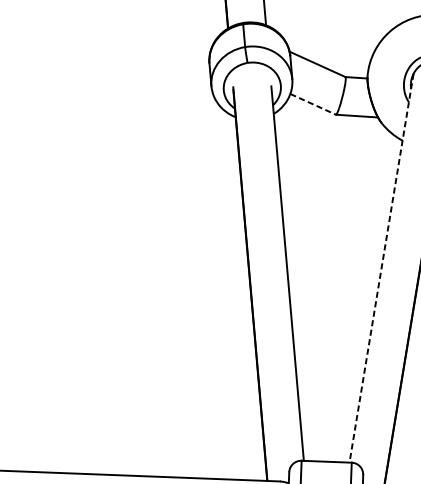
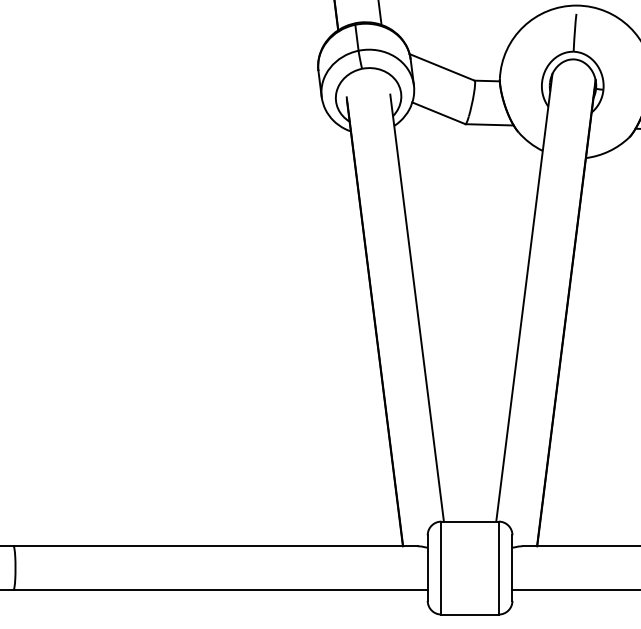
line: (312, 104) -> (438, 113), dashed -> solid
line: (381, 267) -> (524, 297), dashed -> solid

